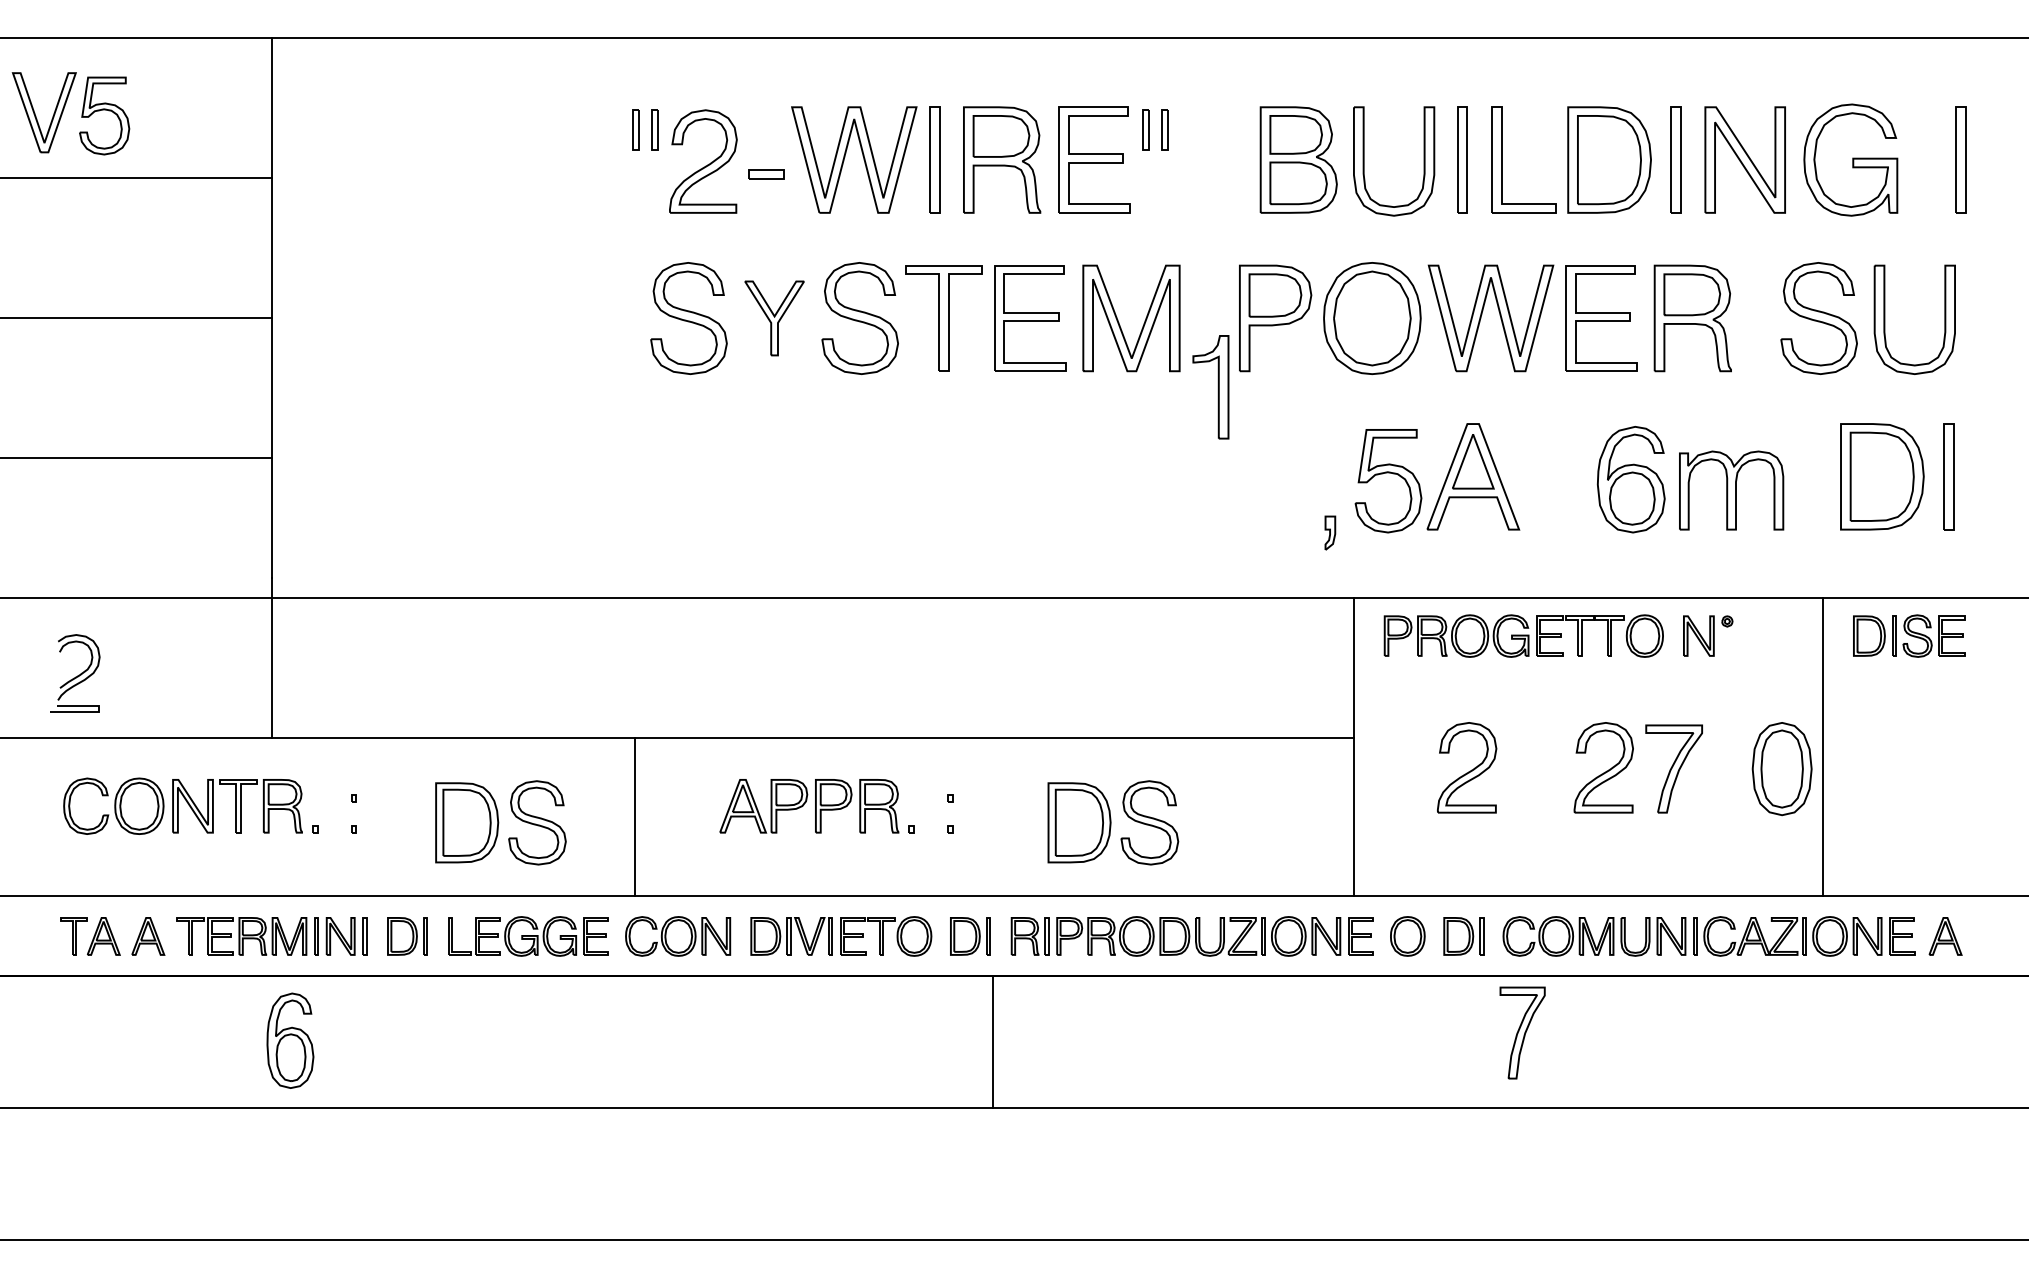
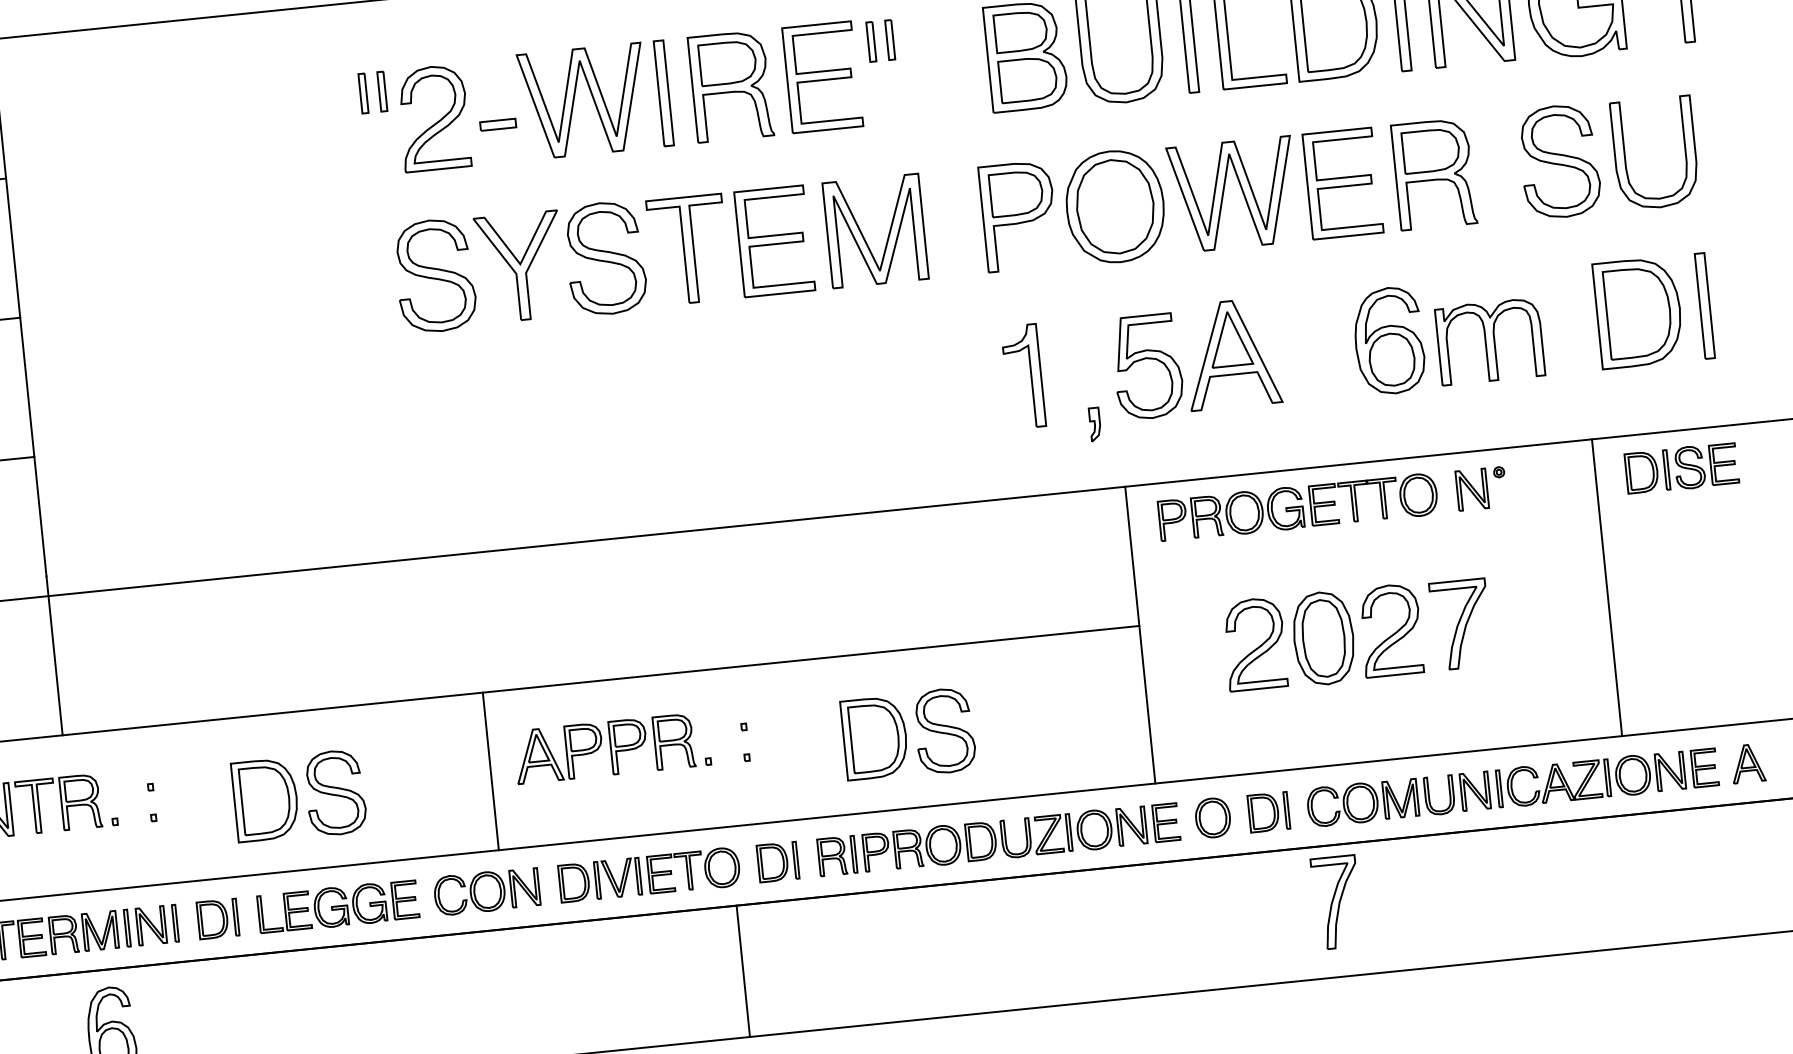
part: (774, 318) -> (520, 267), size x1.43
part: (1217, 387) -> (1030, 376), moved
part: (1781, 769) -> (1323, 638), moved
line: (635, 816) -> (491, 770), moved
line: (993, 1041) -> (743, 971), moved

